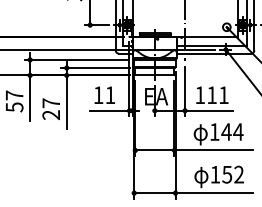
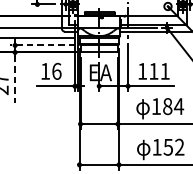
line: (95, 68) -> (42, 45), solid -> dashed
text: (110, 95) -> (56, 71), 11 -> 16
line: (66, 103) -> (14, 79), solid -> dashed
text: (226, 131) -> (167, 106), 144 -> 184

